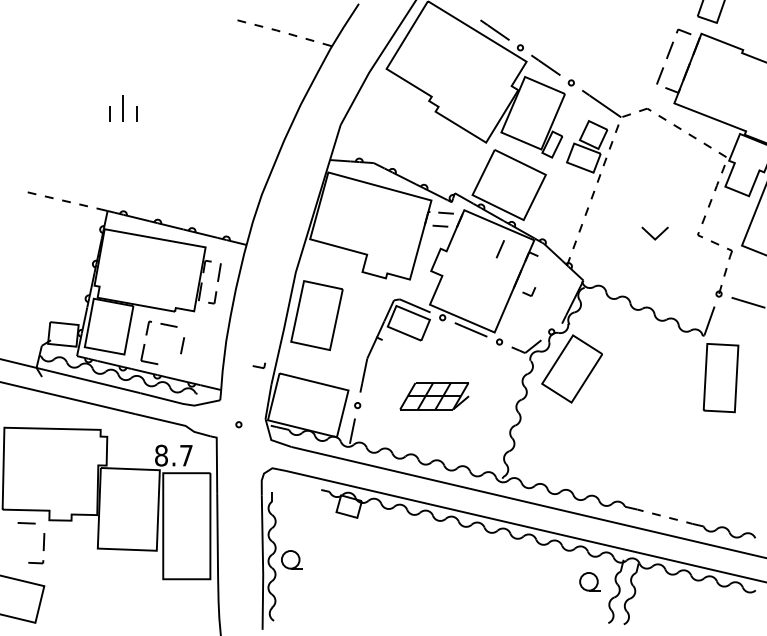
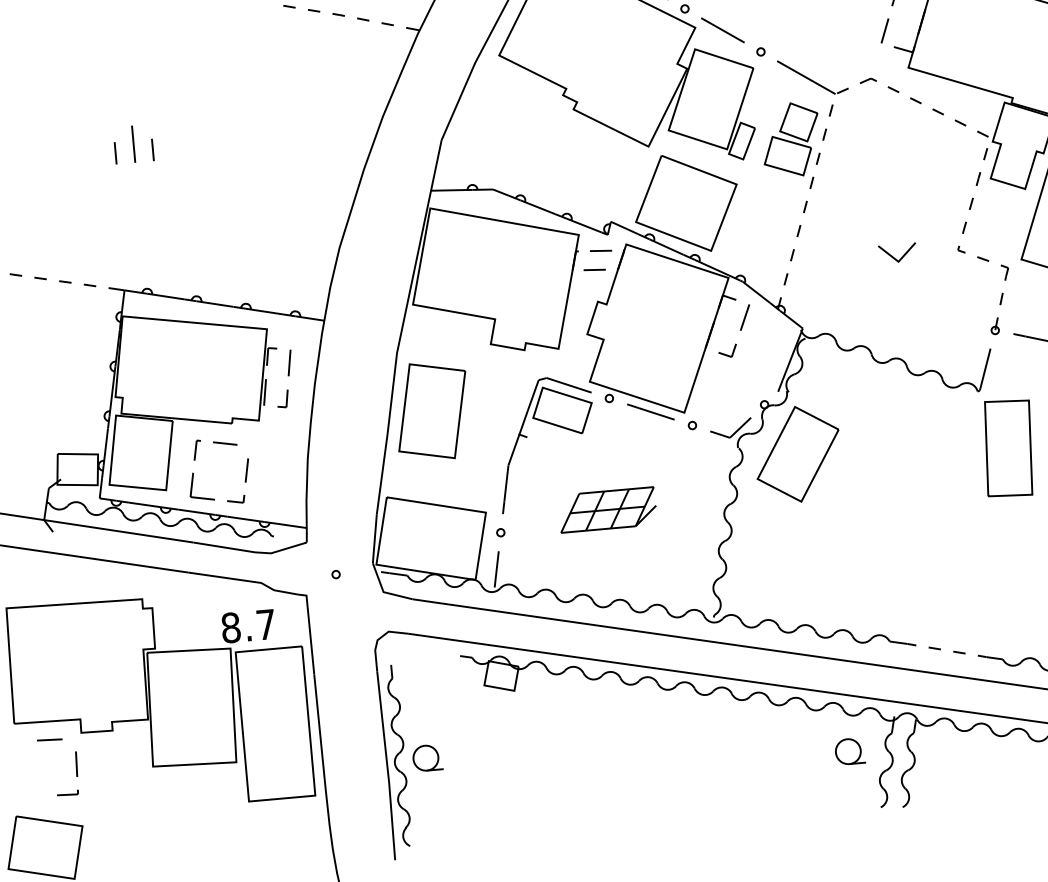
line: (499, 249) -> (743, 318), moved
part: (258, 365) -> (235, 499), moved

